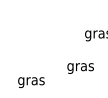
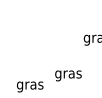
text: (80, 68) -> (68, 75), moved

